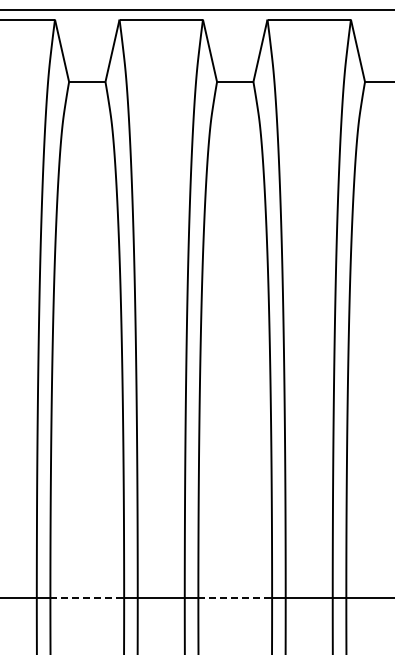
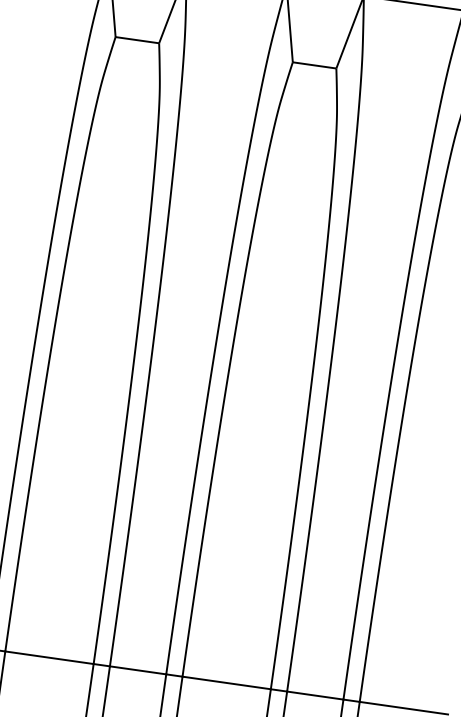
line: (87, 597) -> (49, 657), dashed -> solid
line: (235, 597) -> (227, 682), dashed -> solid

